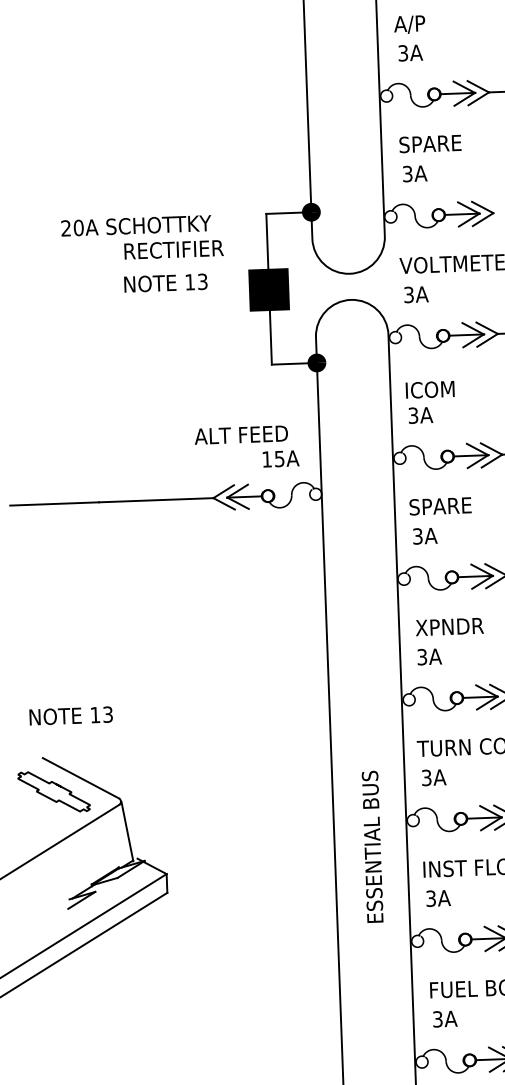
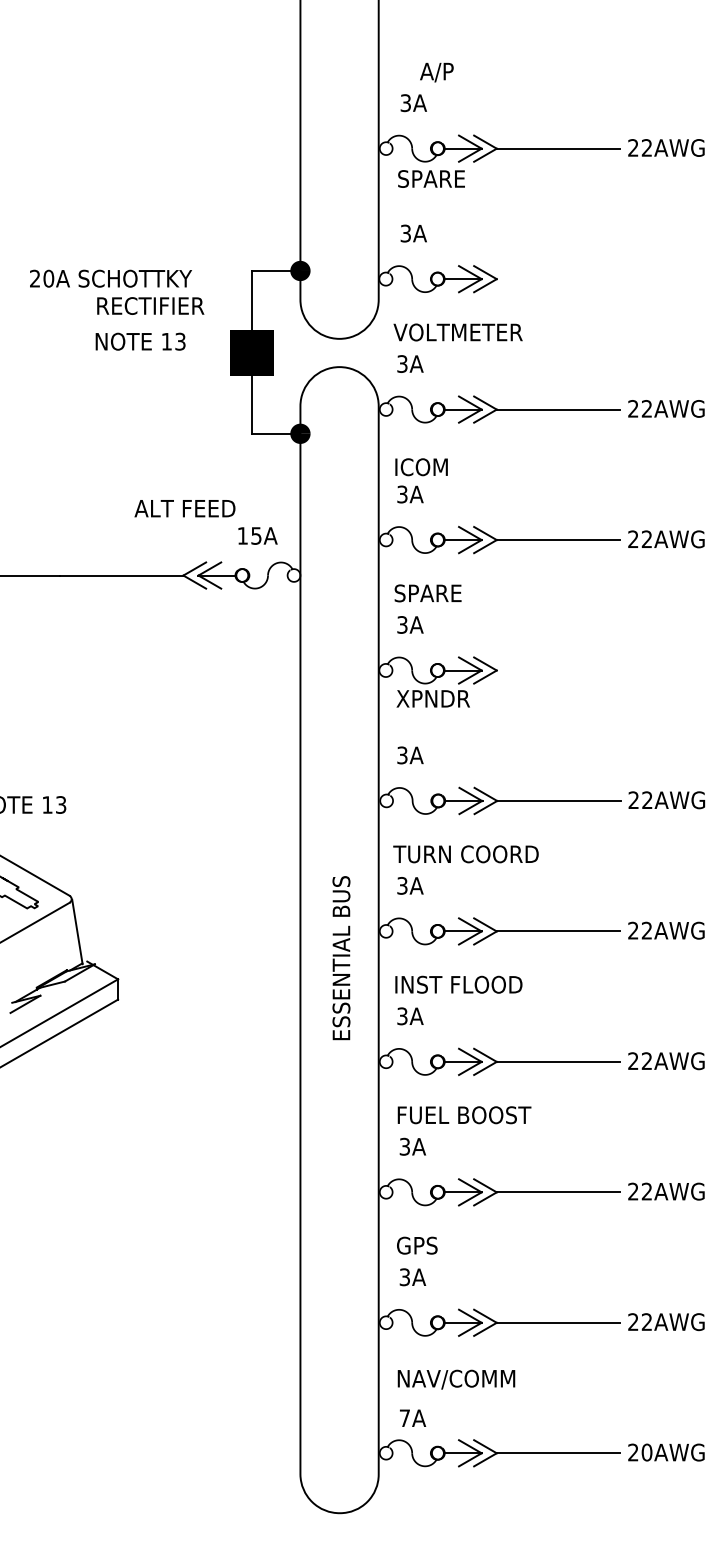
text: (409, 24) -> (436, 72), moved
text: (430, 143) -> (431, 178), moved
text: (240, 434) -> (184, 508), moved
text: (448, 626) -> (432, 698), moved

